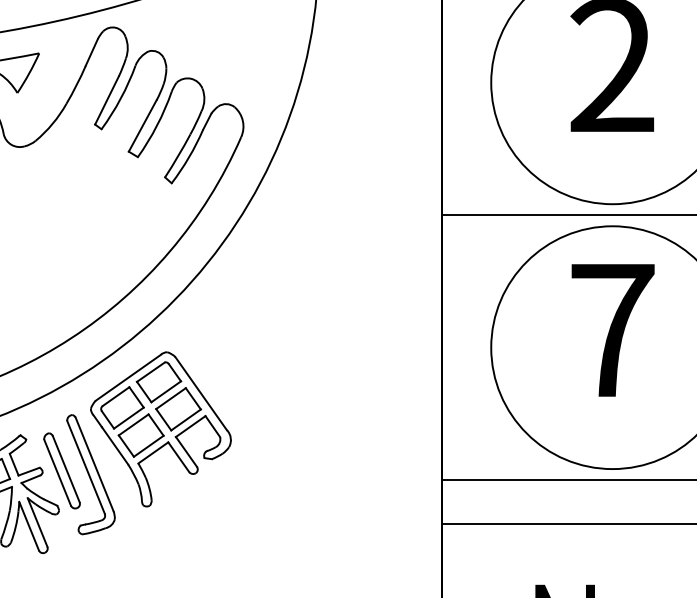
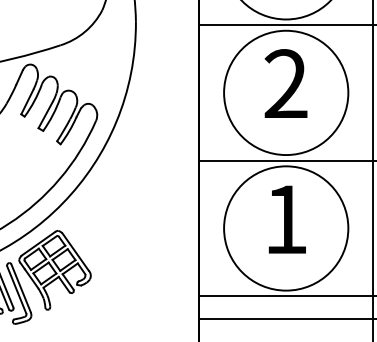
text: (613, 330) -> (286, 219), 7 -> 1

